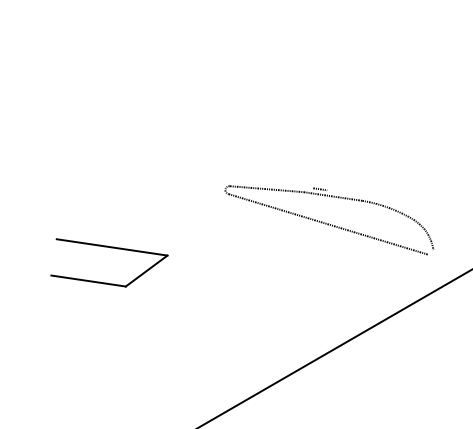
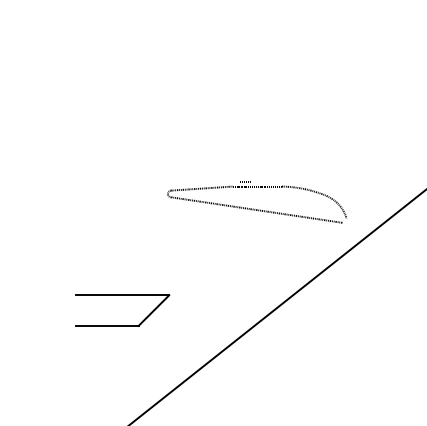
part: (329, 223) -> (257, 209), moved
part: (111, 247) -> (122, 295), moved

